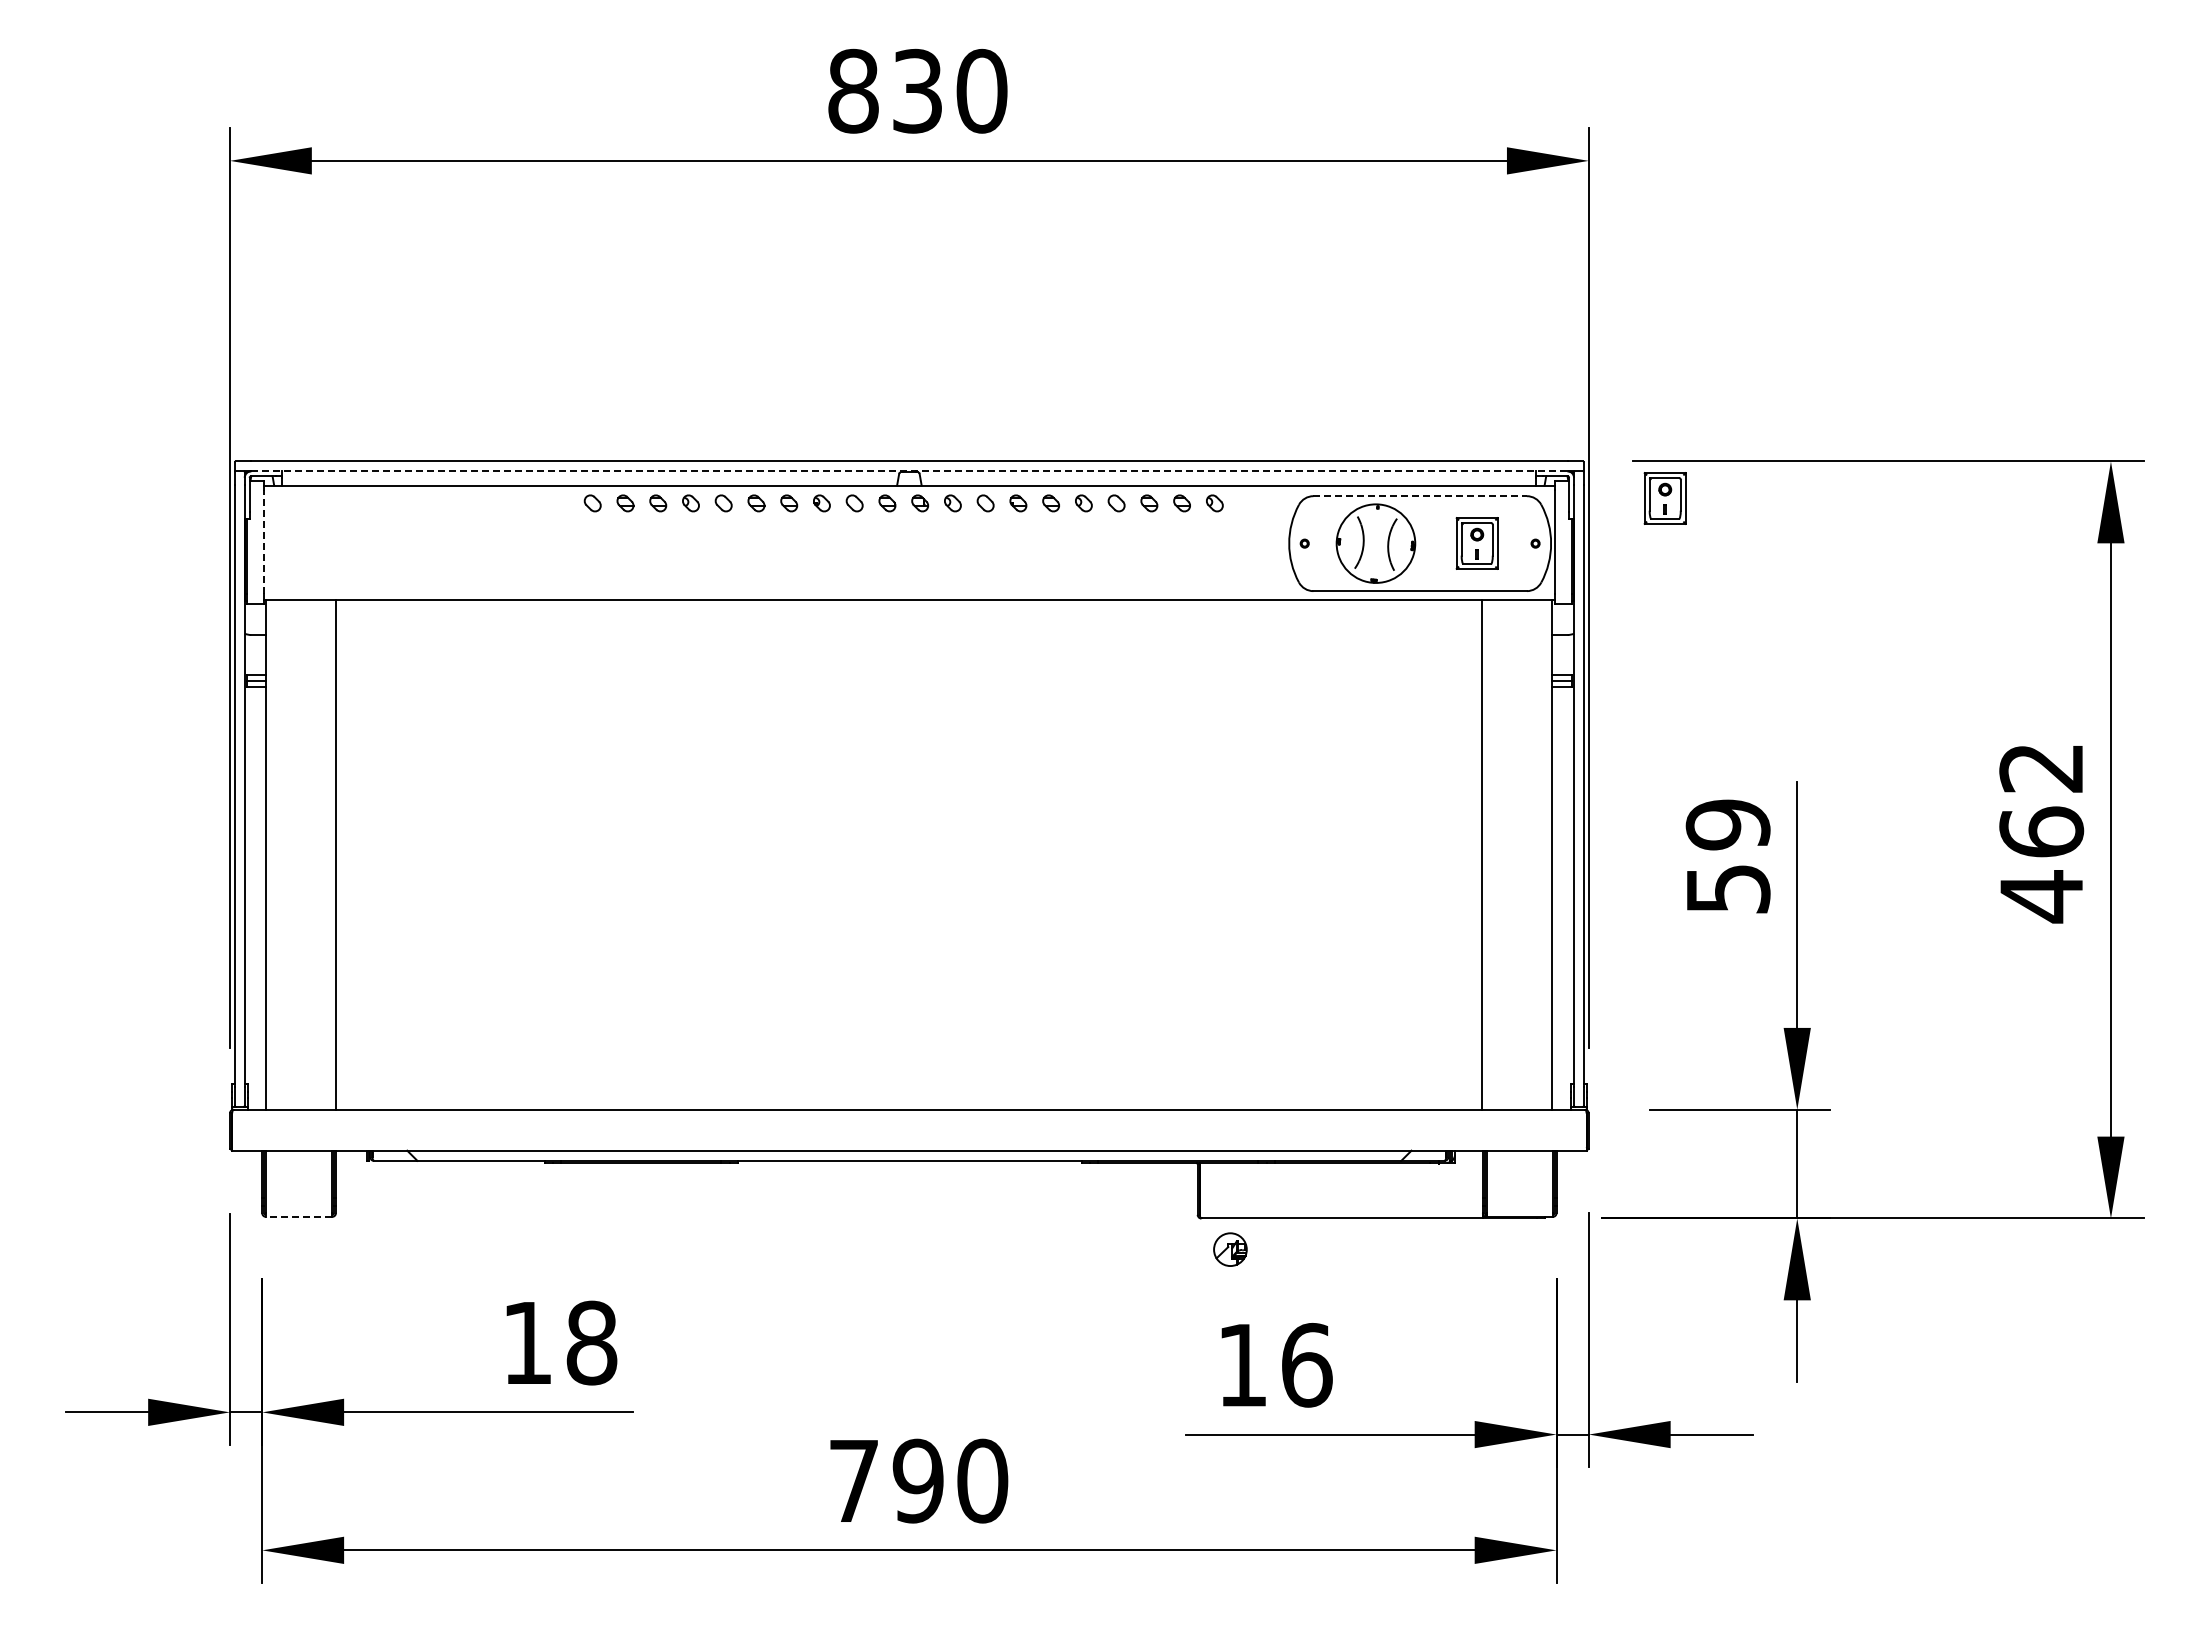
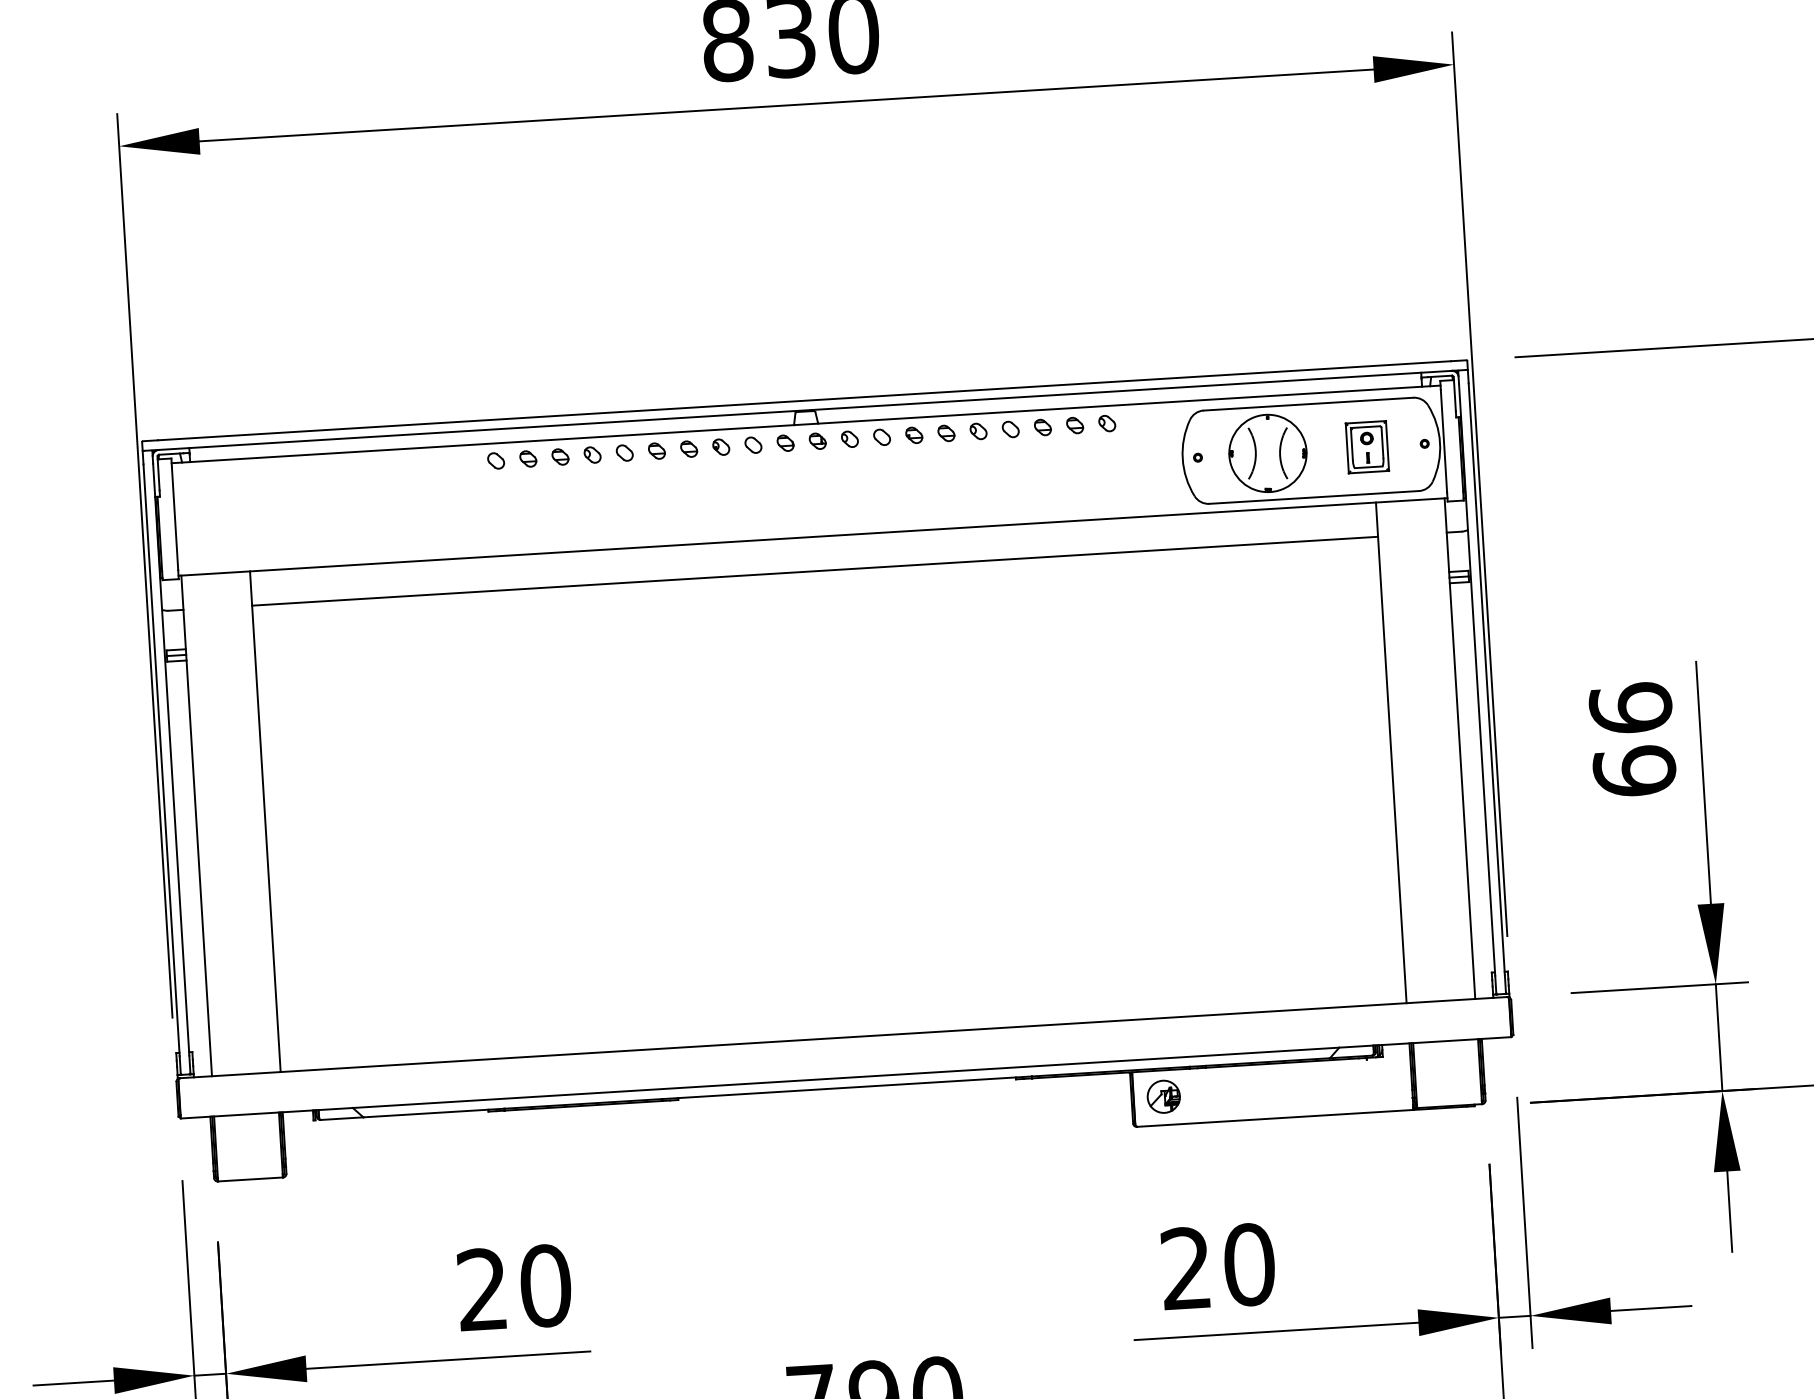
line: (909, 471) -> (805, 410), dashed -> solid
line: (1420, 496) -> (1308, 404), dashed -> solid
part: (1664, 498) -> (1548, 391), removed
line: (263, 541) -> (174, 518), dashed -> solid
line: (909, 635) -> (815, 571), added
text: (1727, 856) -> (1632, 739), 59 -> 66
line: (298, 1216) -> (249, 1179), dashed -> solid
part: (1230, 1249) -> (1163, 1096), moved
text: (560, 1342) -> (514, 1287), 18 -> 20
text: (1275, 1364) -> (1218, 1265), 16 -> 20

